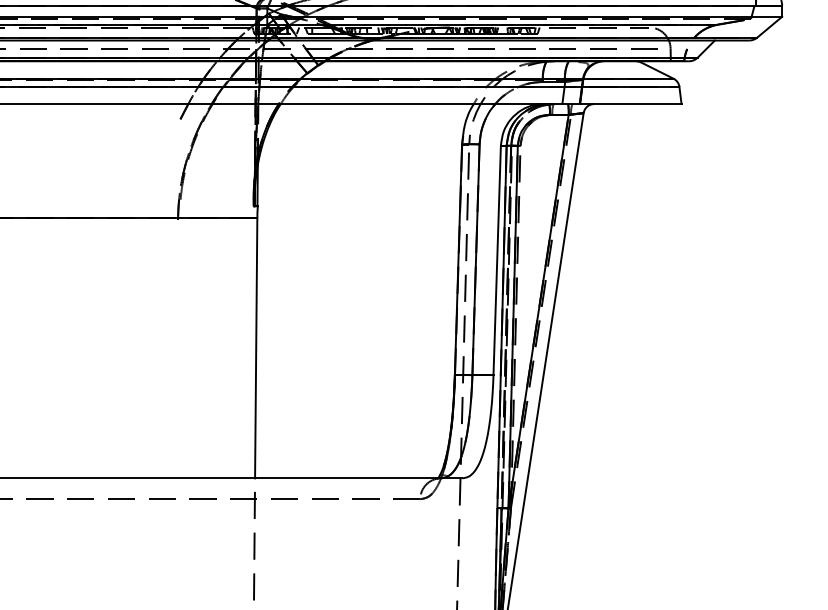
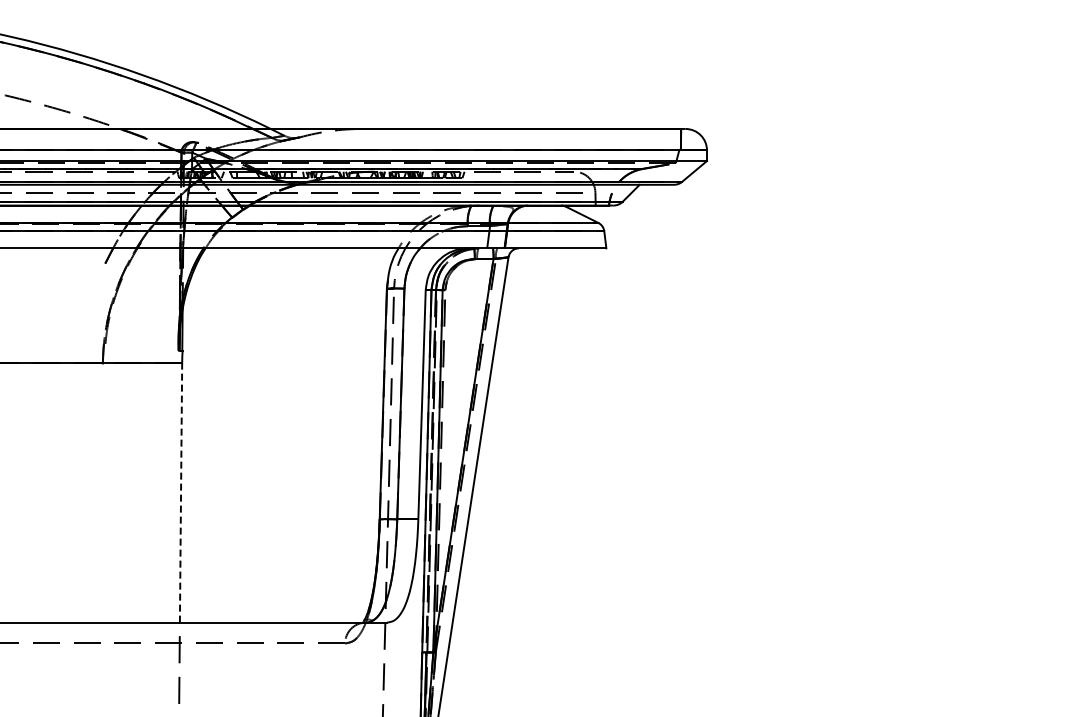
line: (256, 348) -> (181, 492), solid -> dashed

